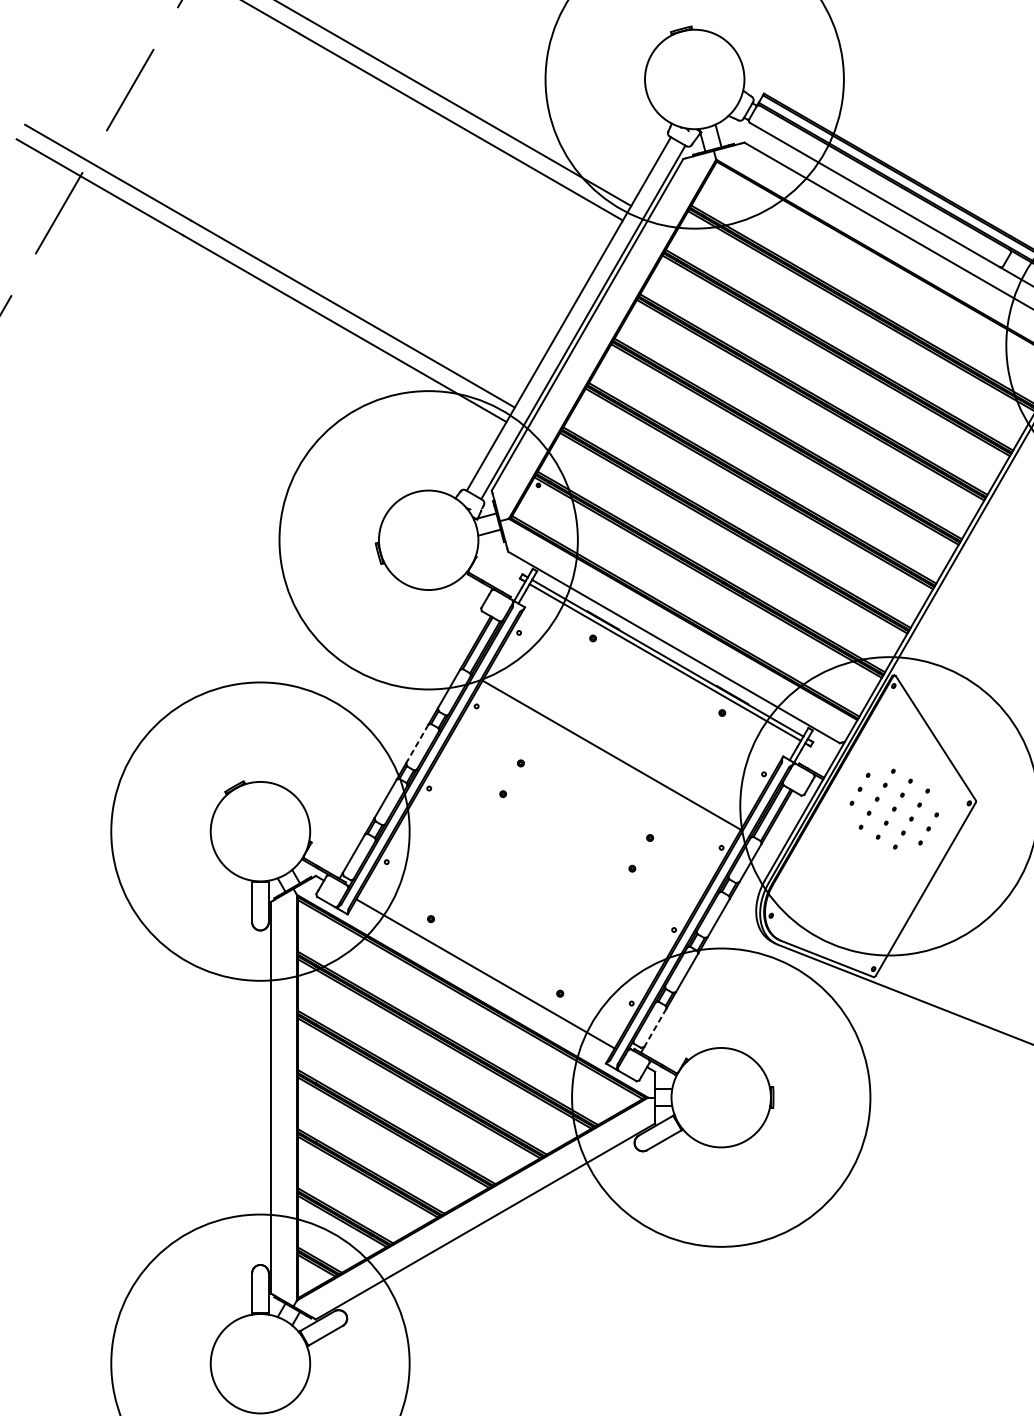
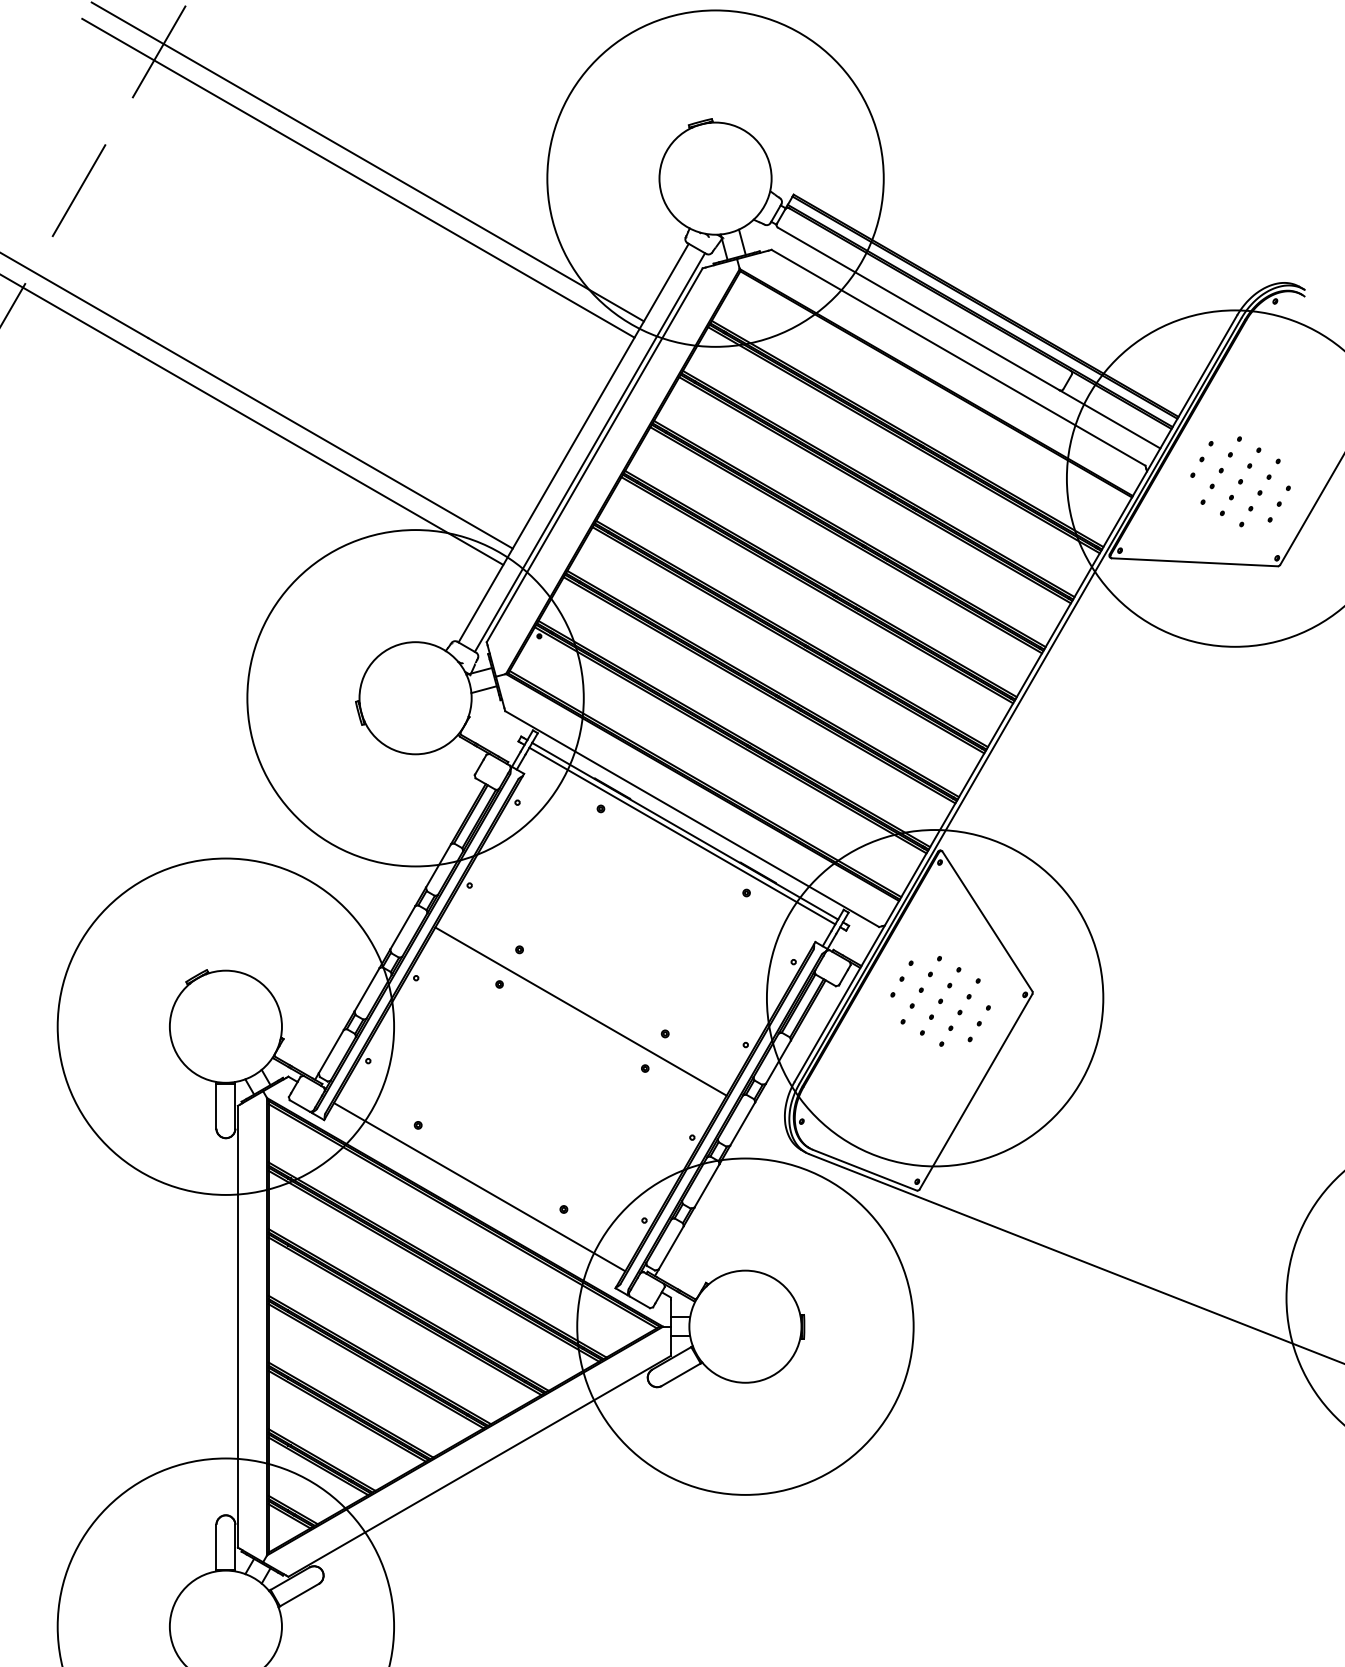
line: (417, 744) -> (402, 928), dashed -> solid
line: (611, 755) -> (580, 1011), moved
line: (654, 1028) -> (670, 1248), dashed -> solid

